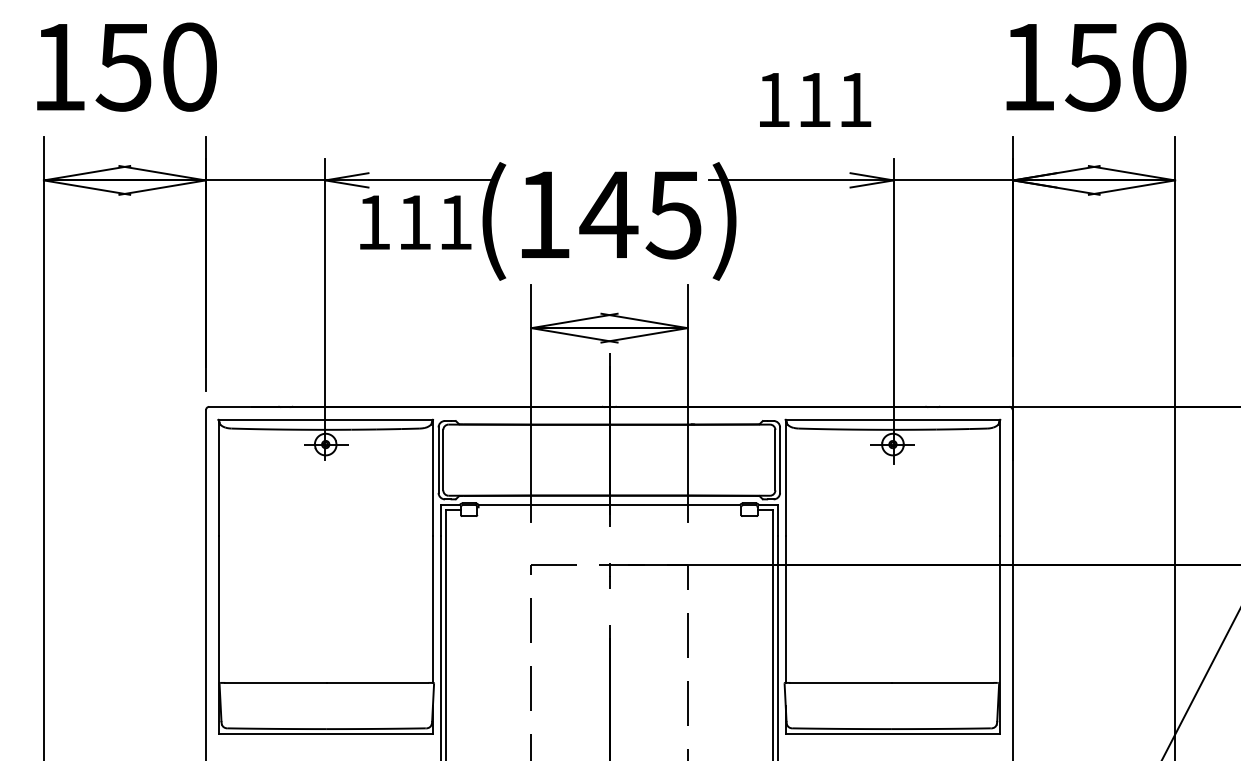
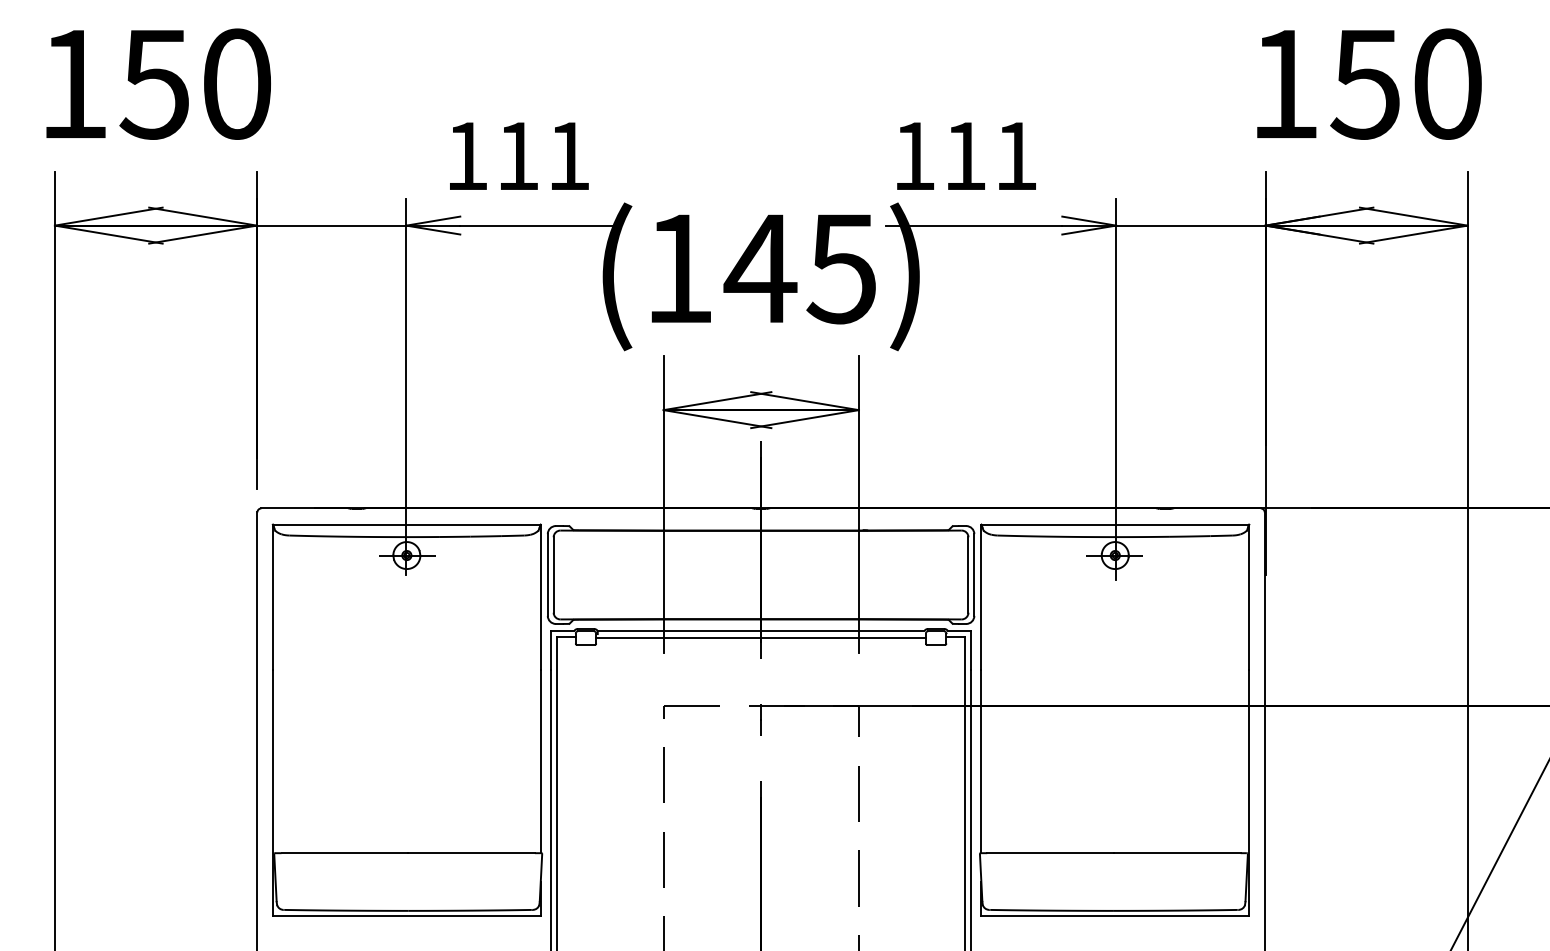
text: (815, 99) -> (966, 155), moved
text: (415, 221) -> (519, 155), moved
line: (608, 511) -> (760, 638), added

